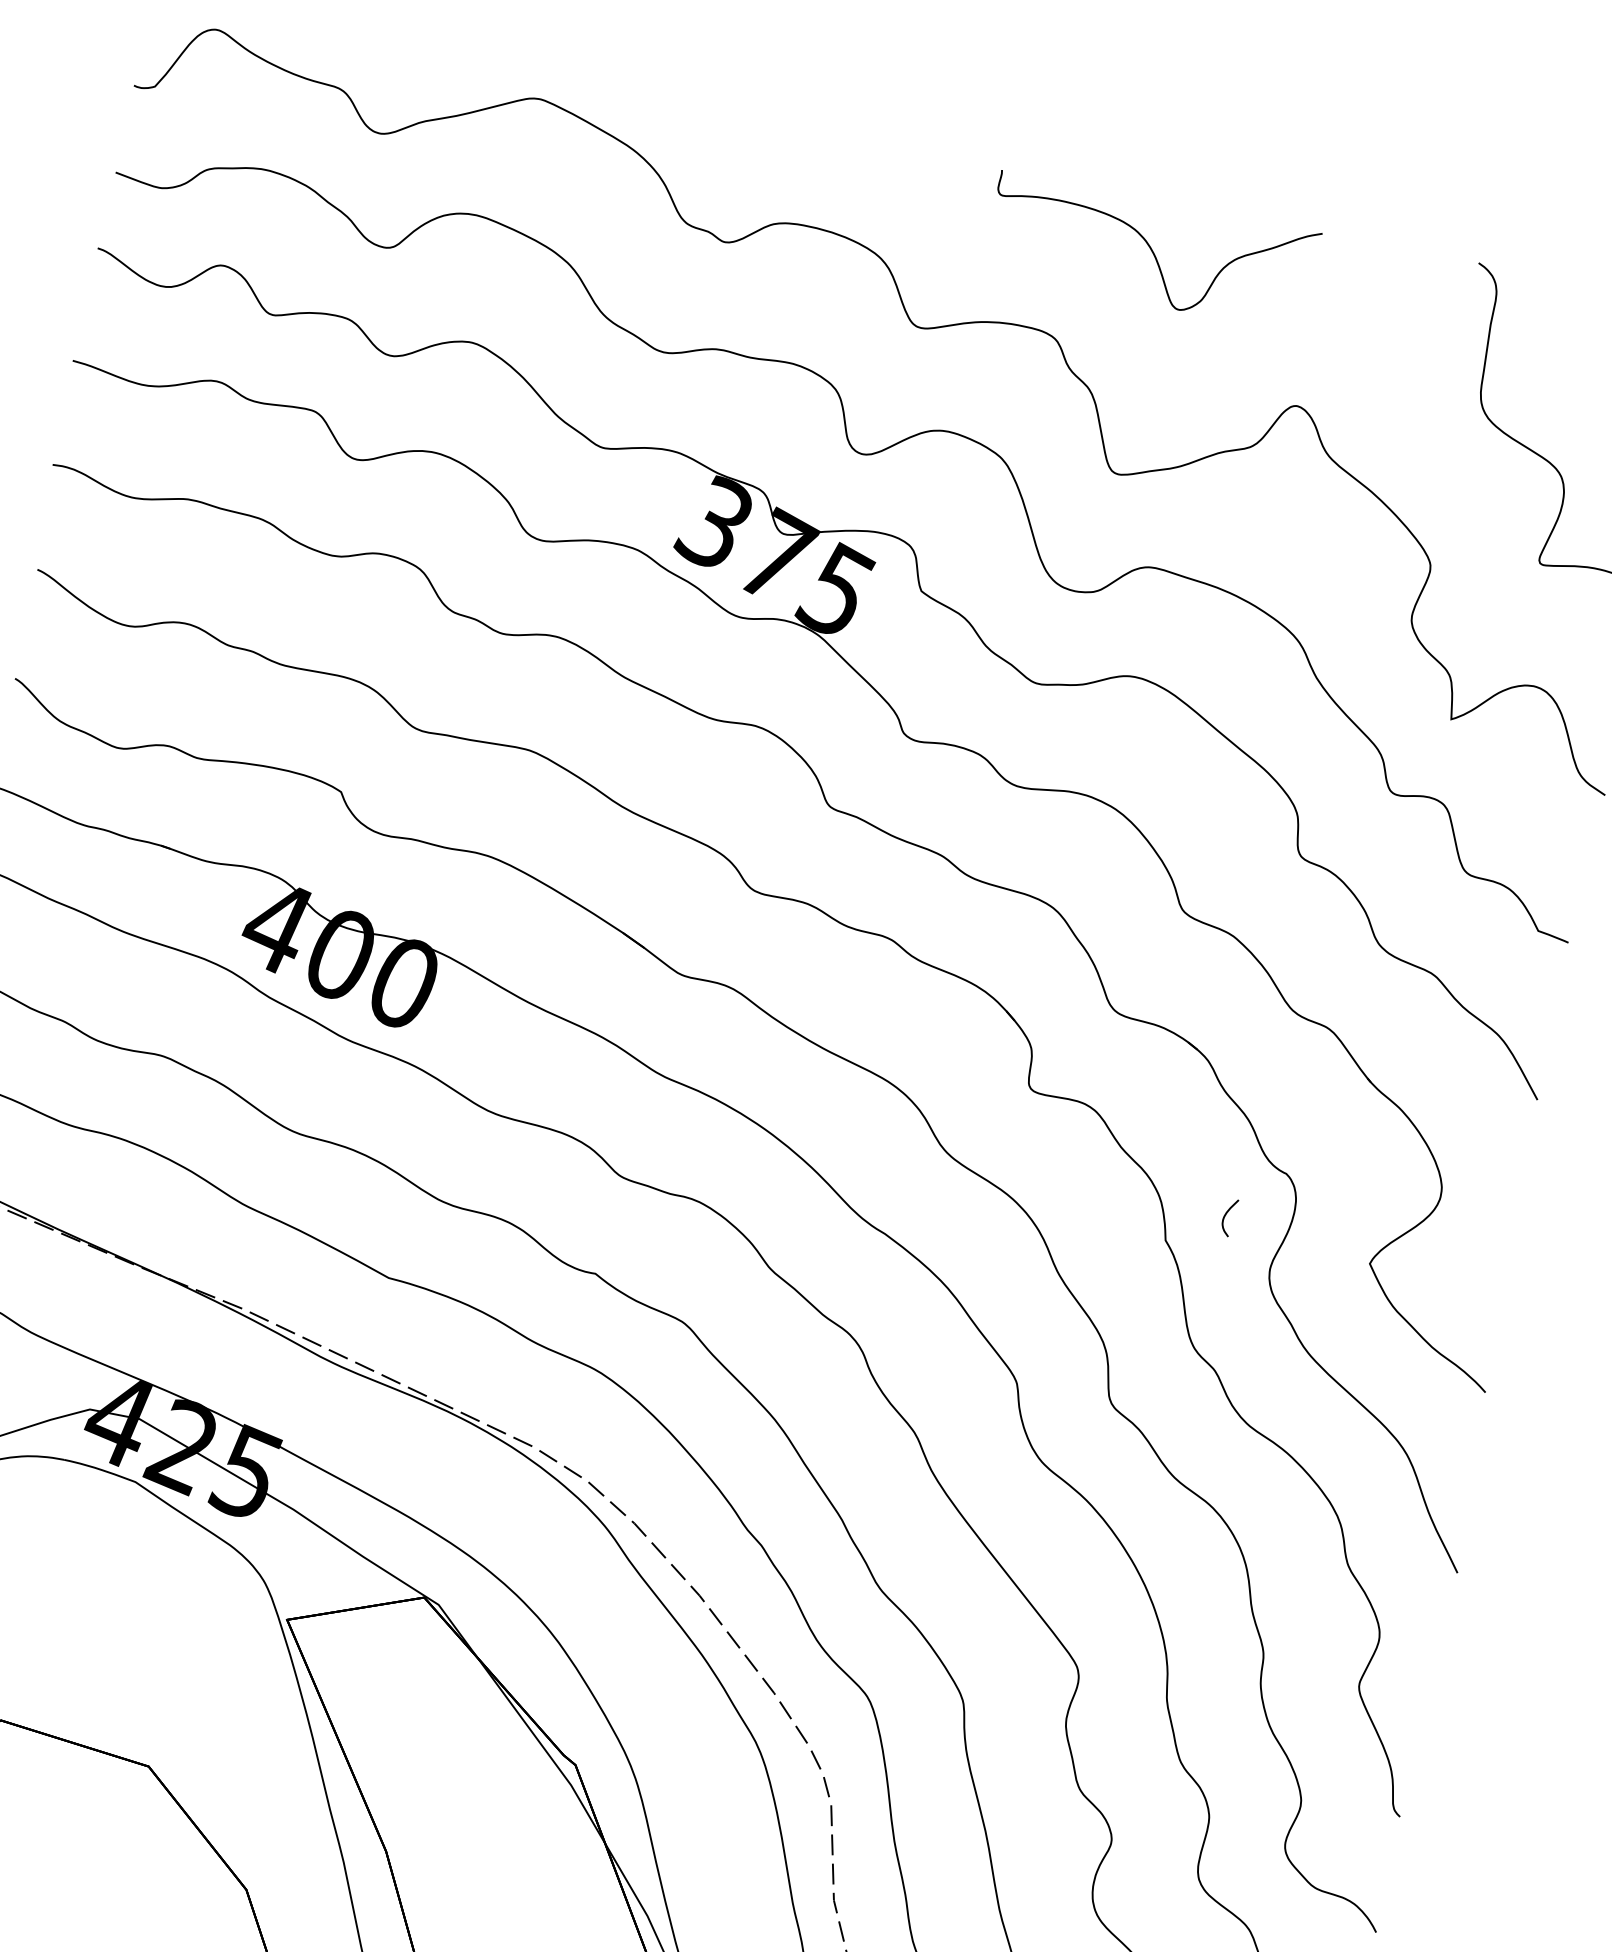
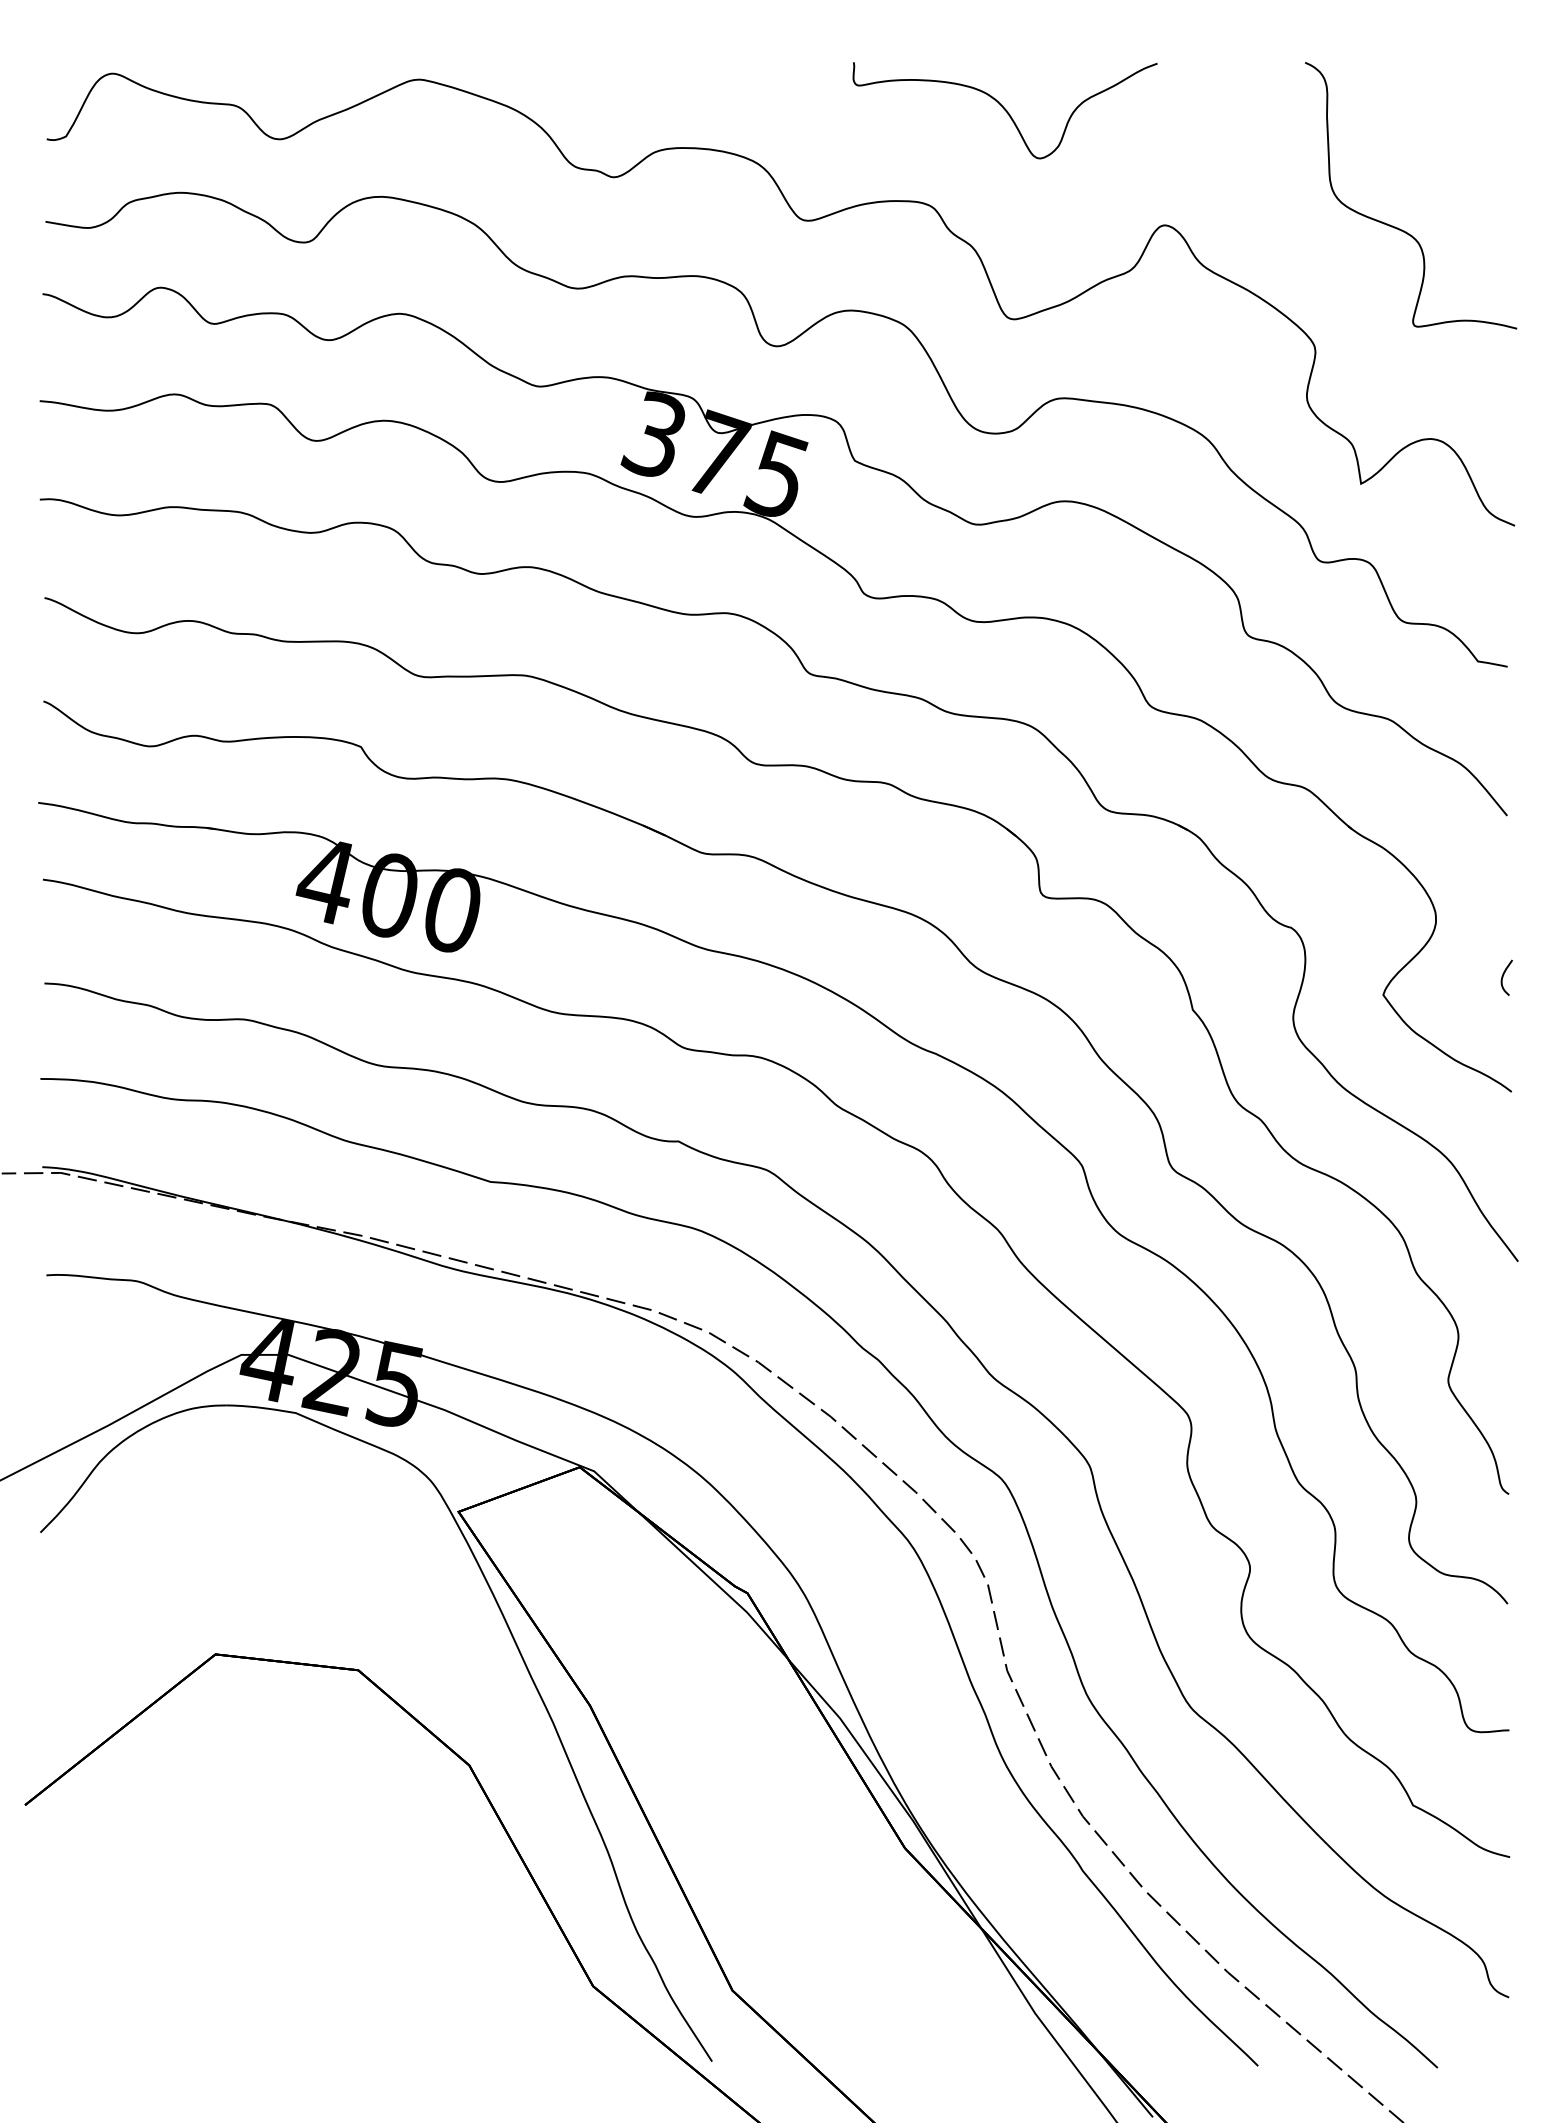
curve: (1225, 1216) -> (1503, 977), moved

